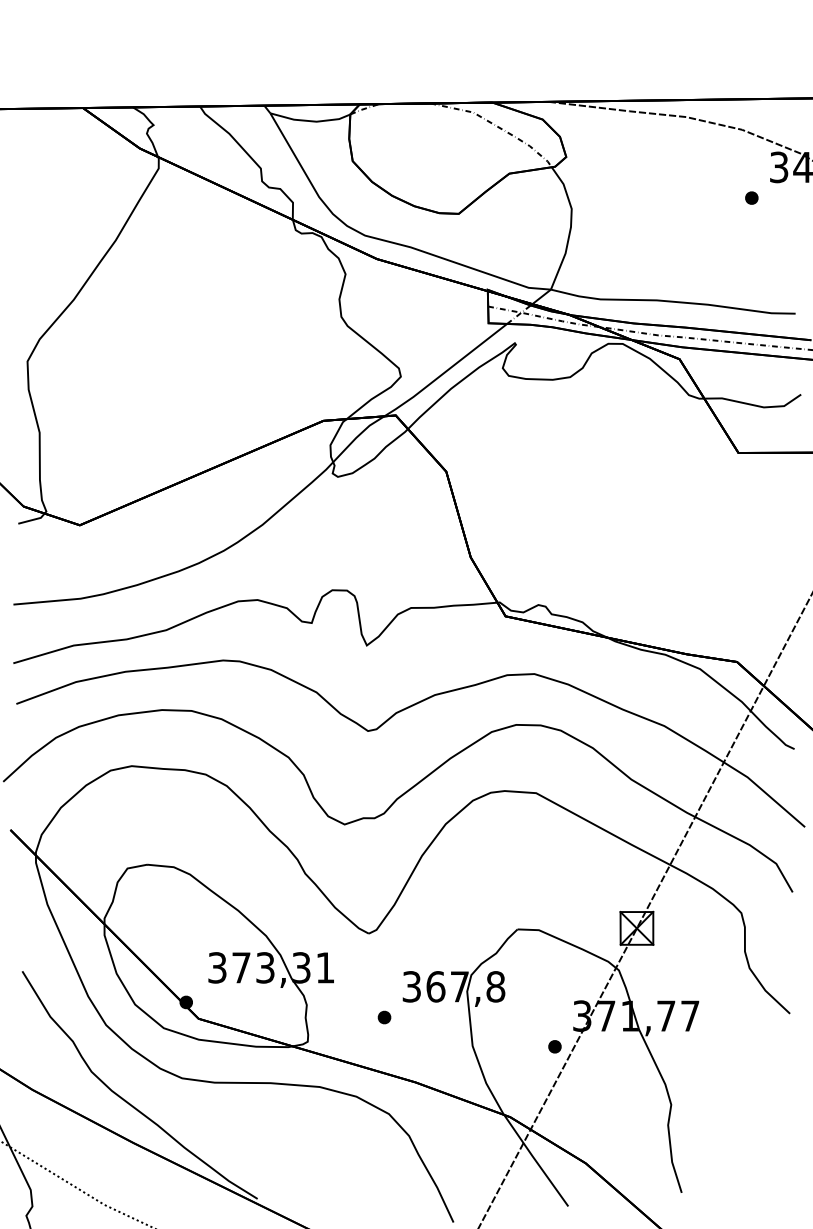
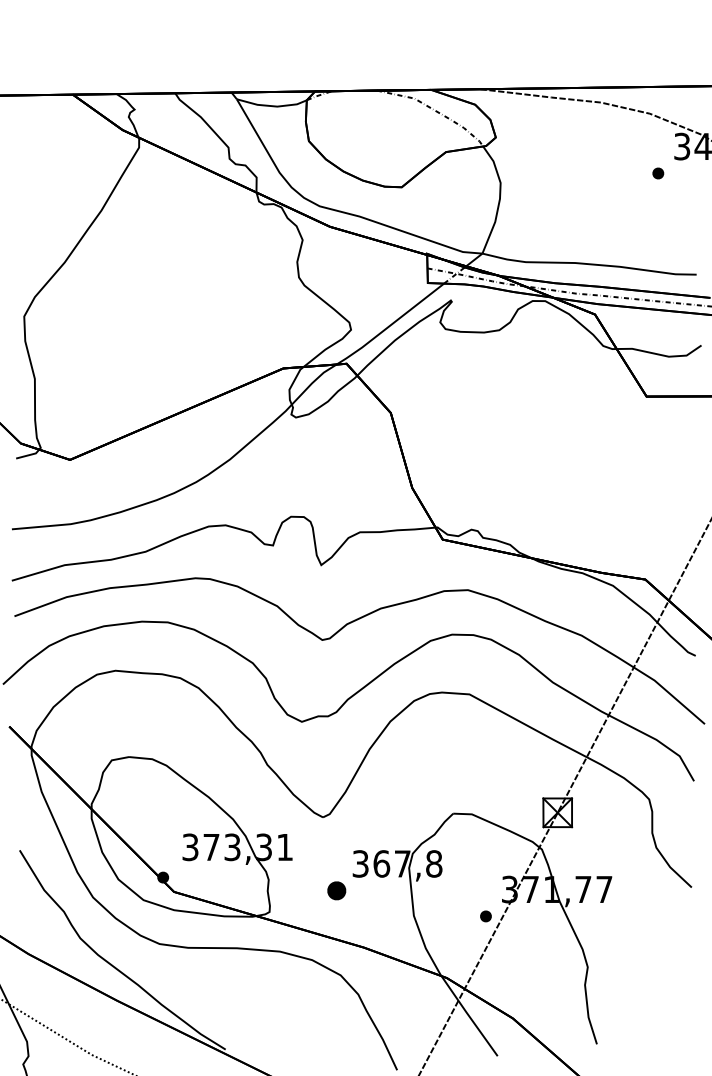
part: (384, 1017) -> (336, 890), size x1.6

